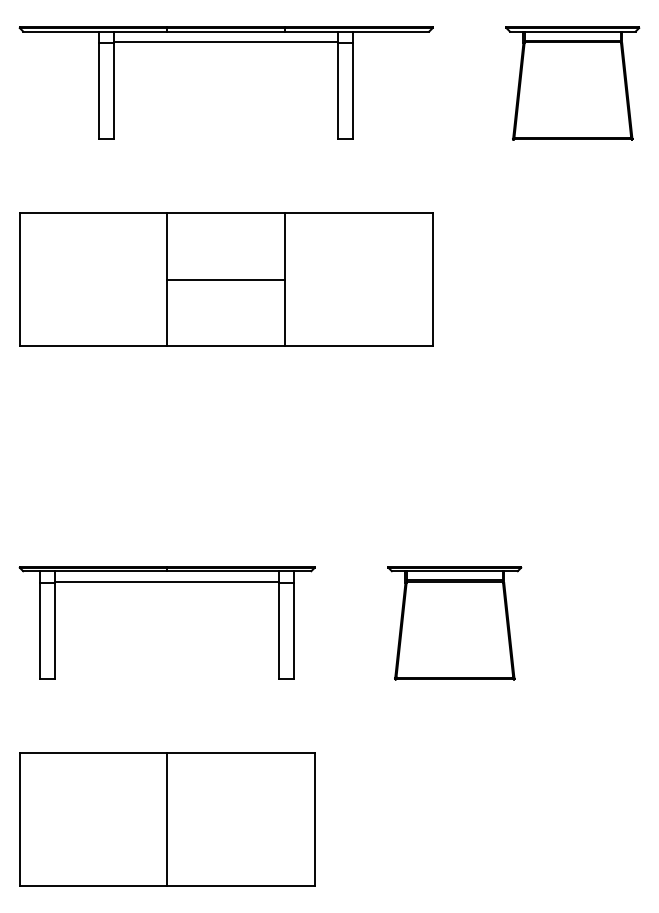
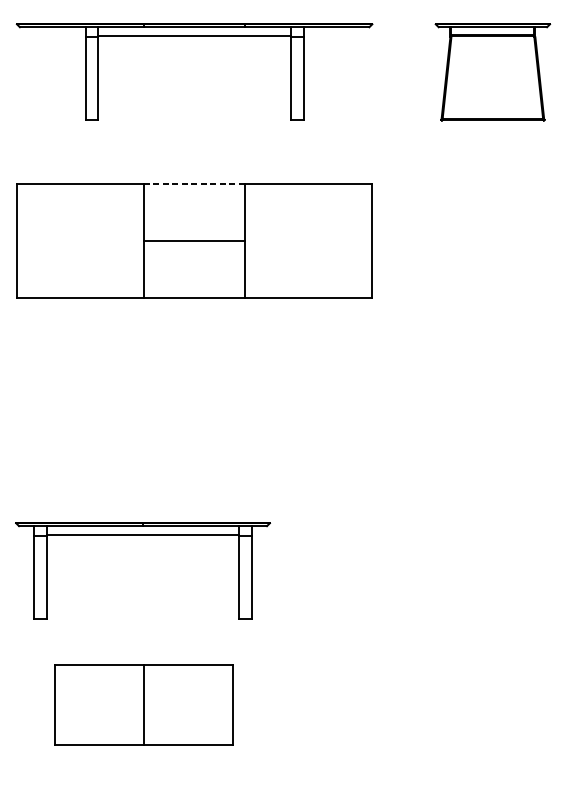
line: (226, 213) -> (194, 183), solid -> dashed
part: (166, 582) -> (142, 535), moved
part: (454, 623) -> (391, 536), removed
part: (167, 819) -> (144, 705), size x0.7

